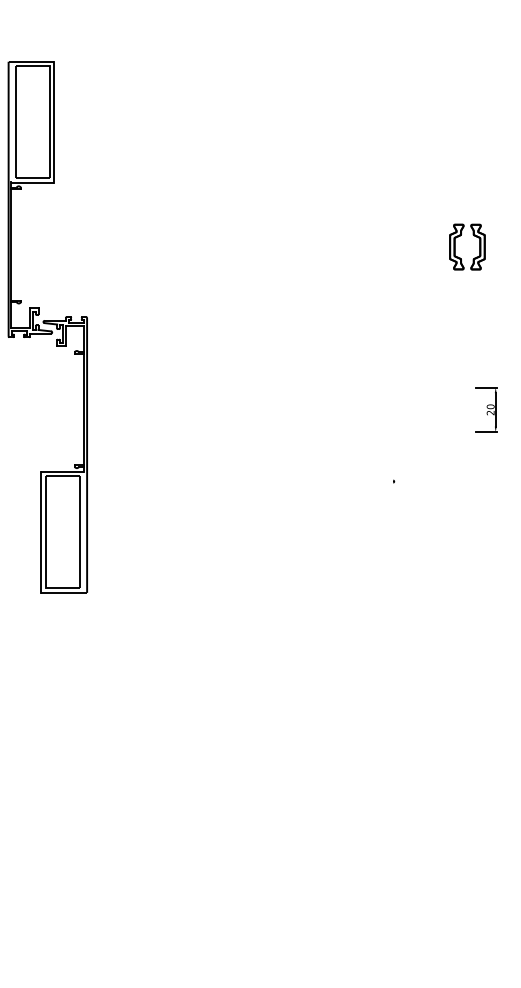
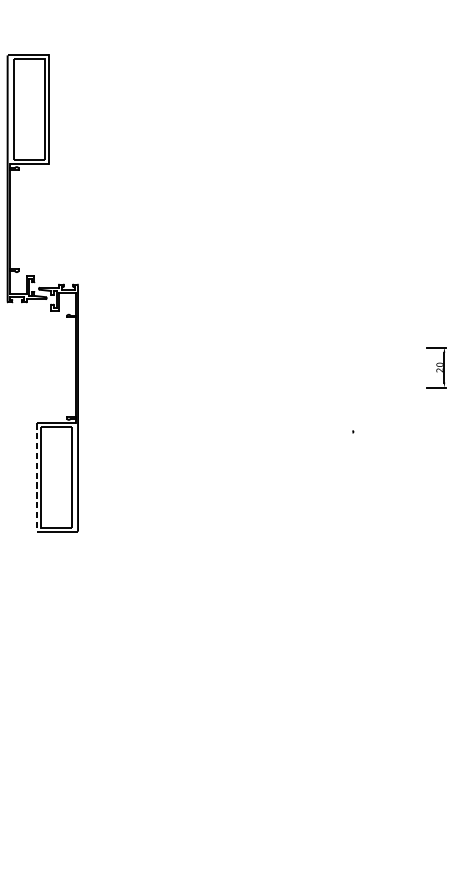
part: (455, 246) -> (408, 221), removed
line: (41, 532) -> (37, 477), solid -> dashed

